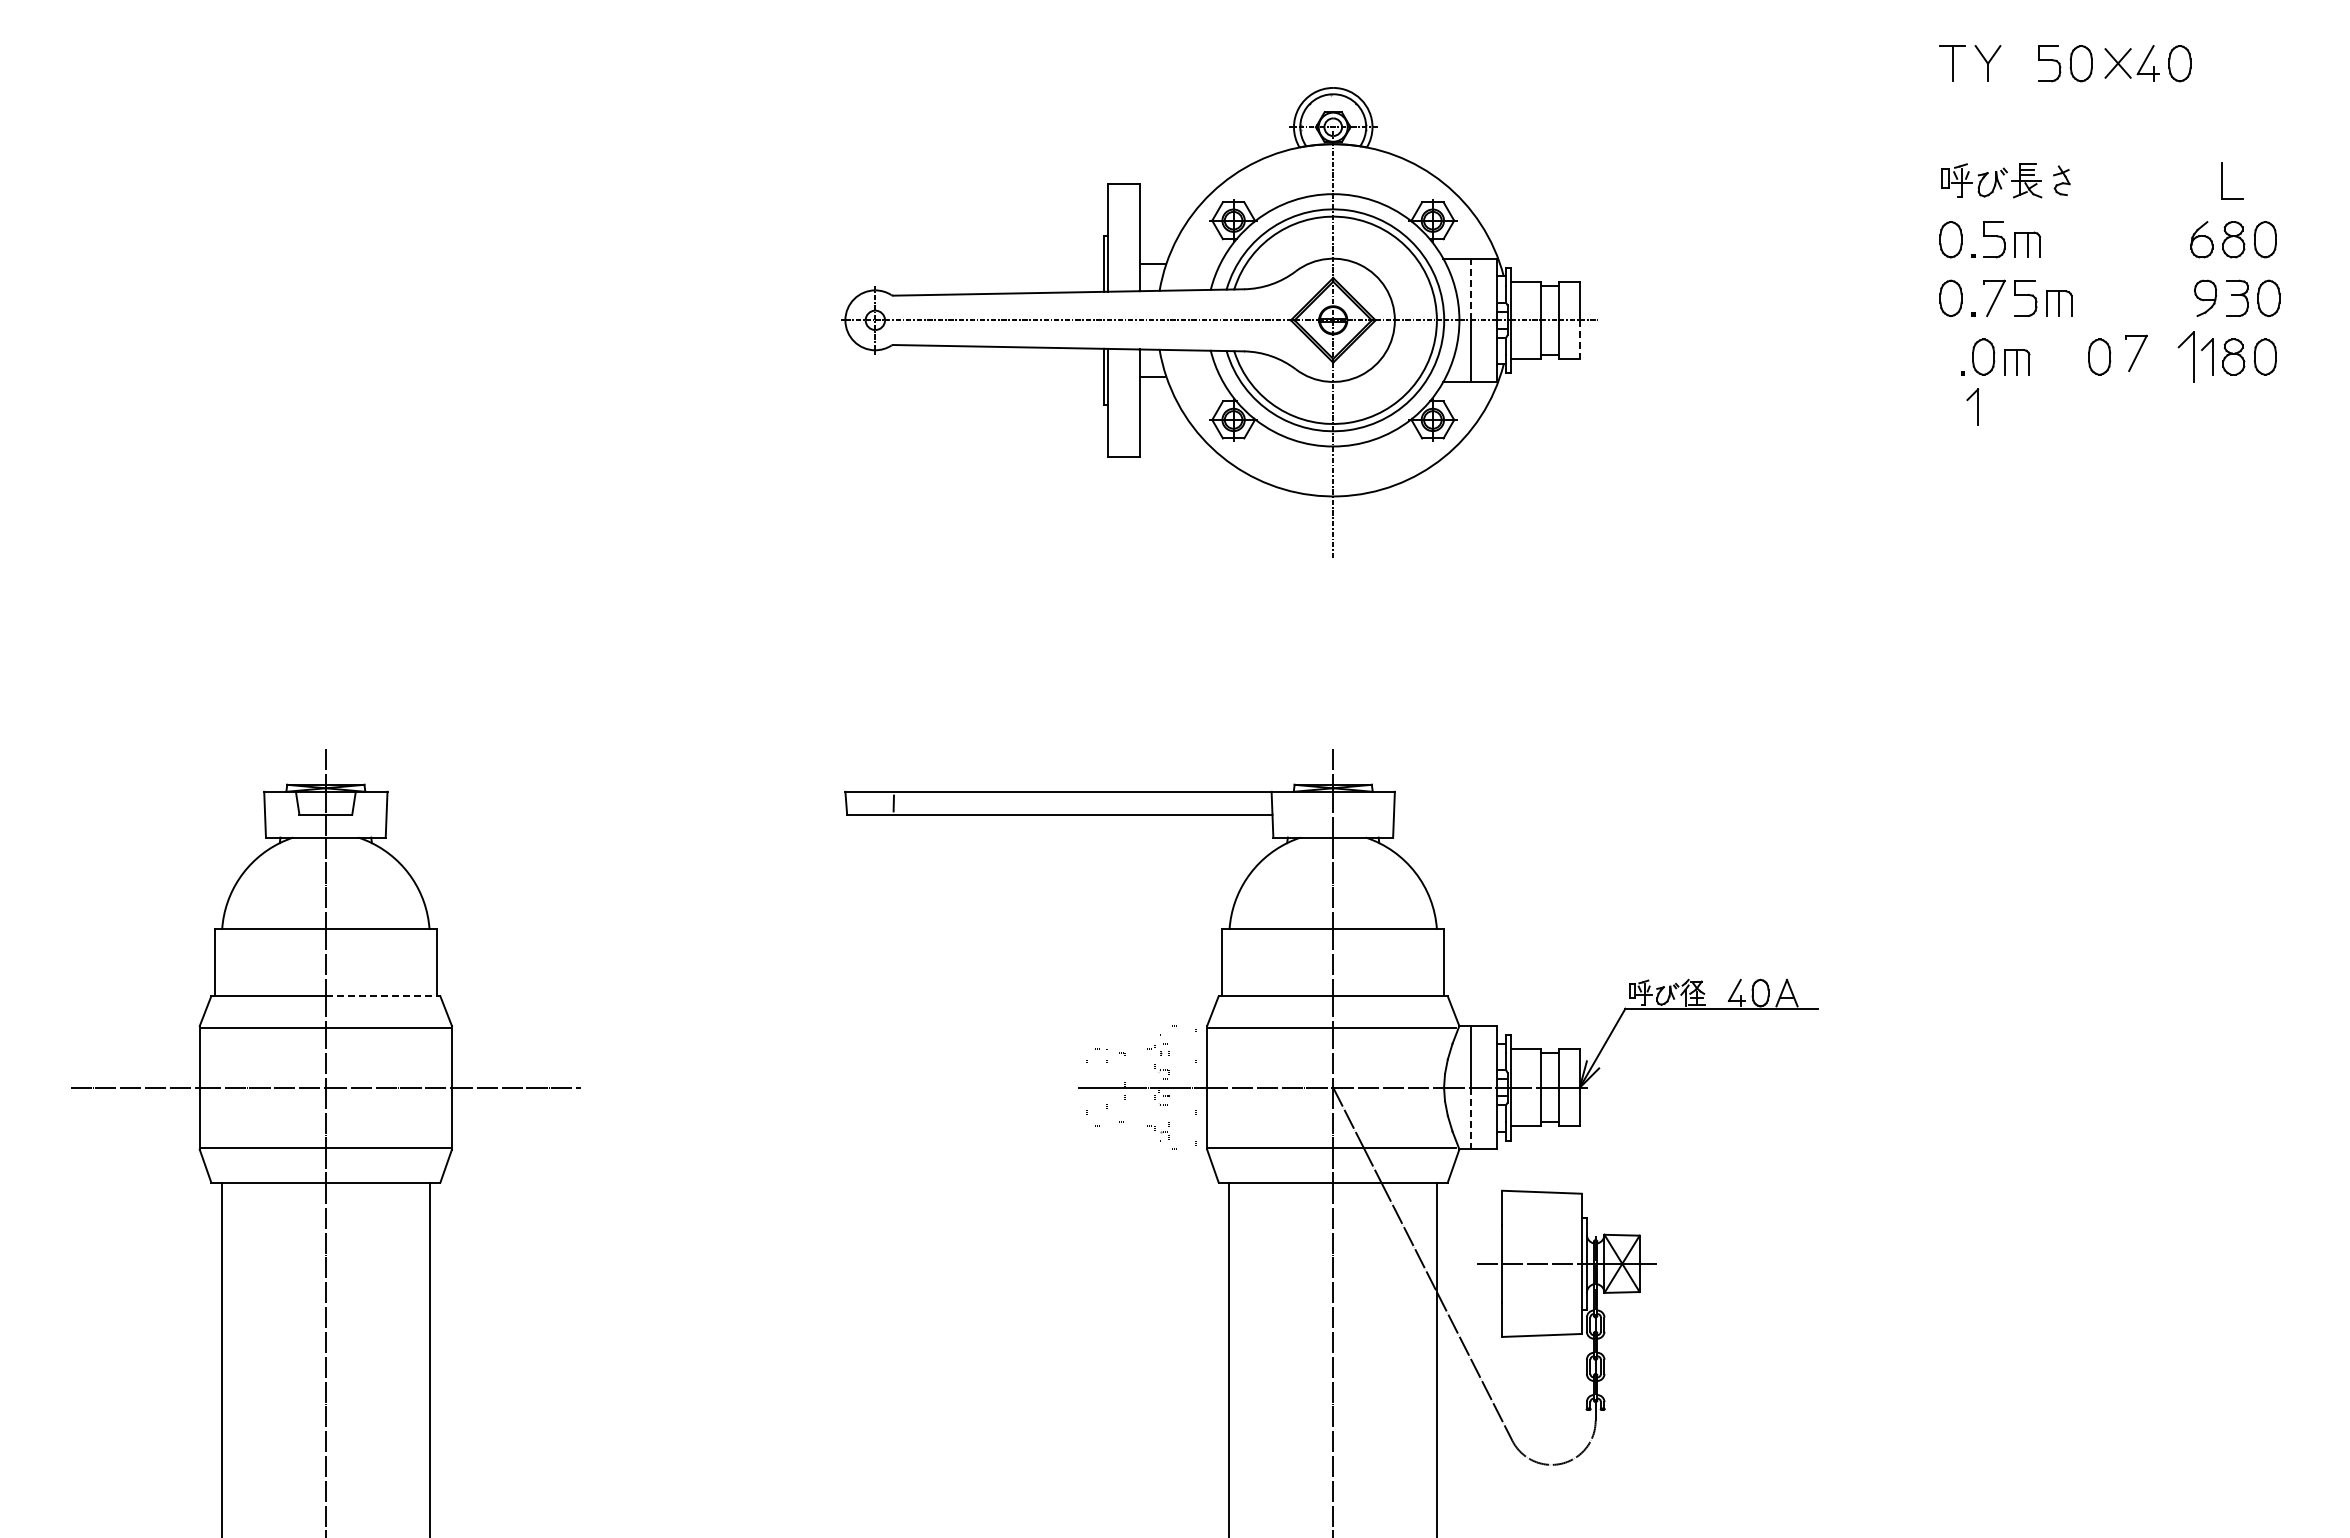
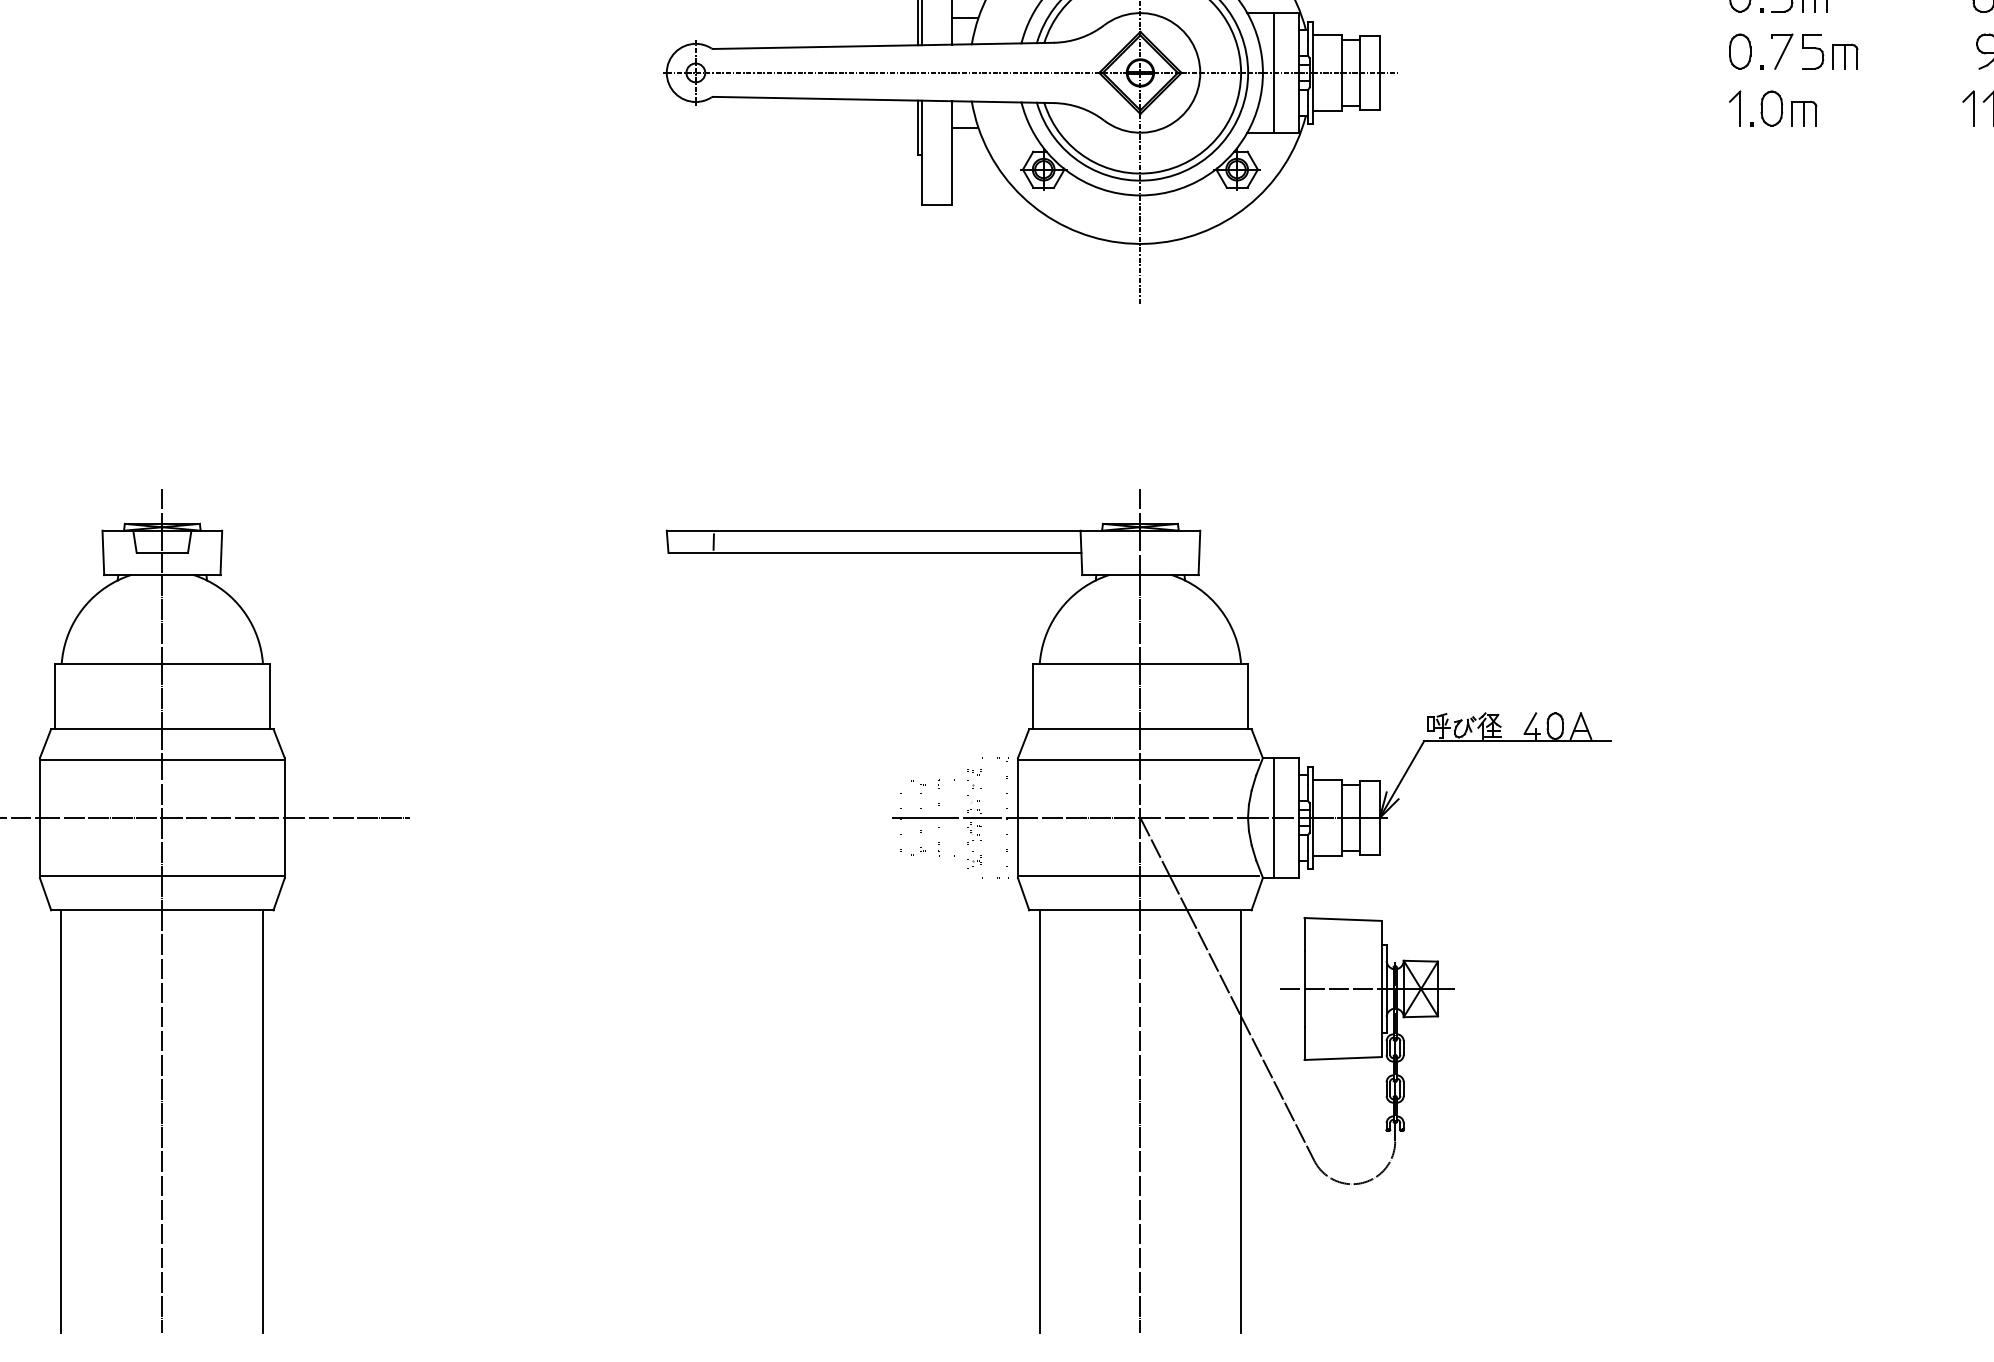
line: (1470, 289) -> (1273, 43), dashed -> solid
line: (1579, 340) -> (1379, 92), dashed -> solid
part: (2136, 352) -> (1920, 104), removed
part: (2099, 356) -> (1884, 108), removed
part: (2185, 356) -> (1967, 108), size x0.71
part: (1972, 406) -> (1734, 108), moved
line: (381, 996) -> (216, 729), dashed -> solid
line: (1470, 1118) -> (1273, 847), dashed -> solid

